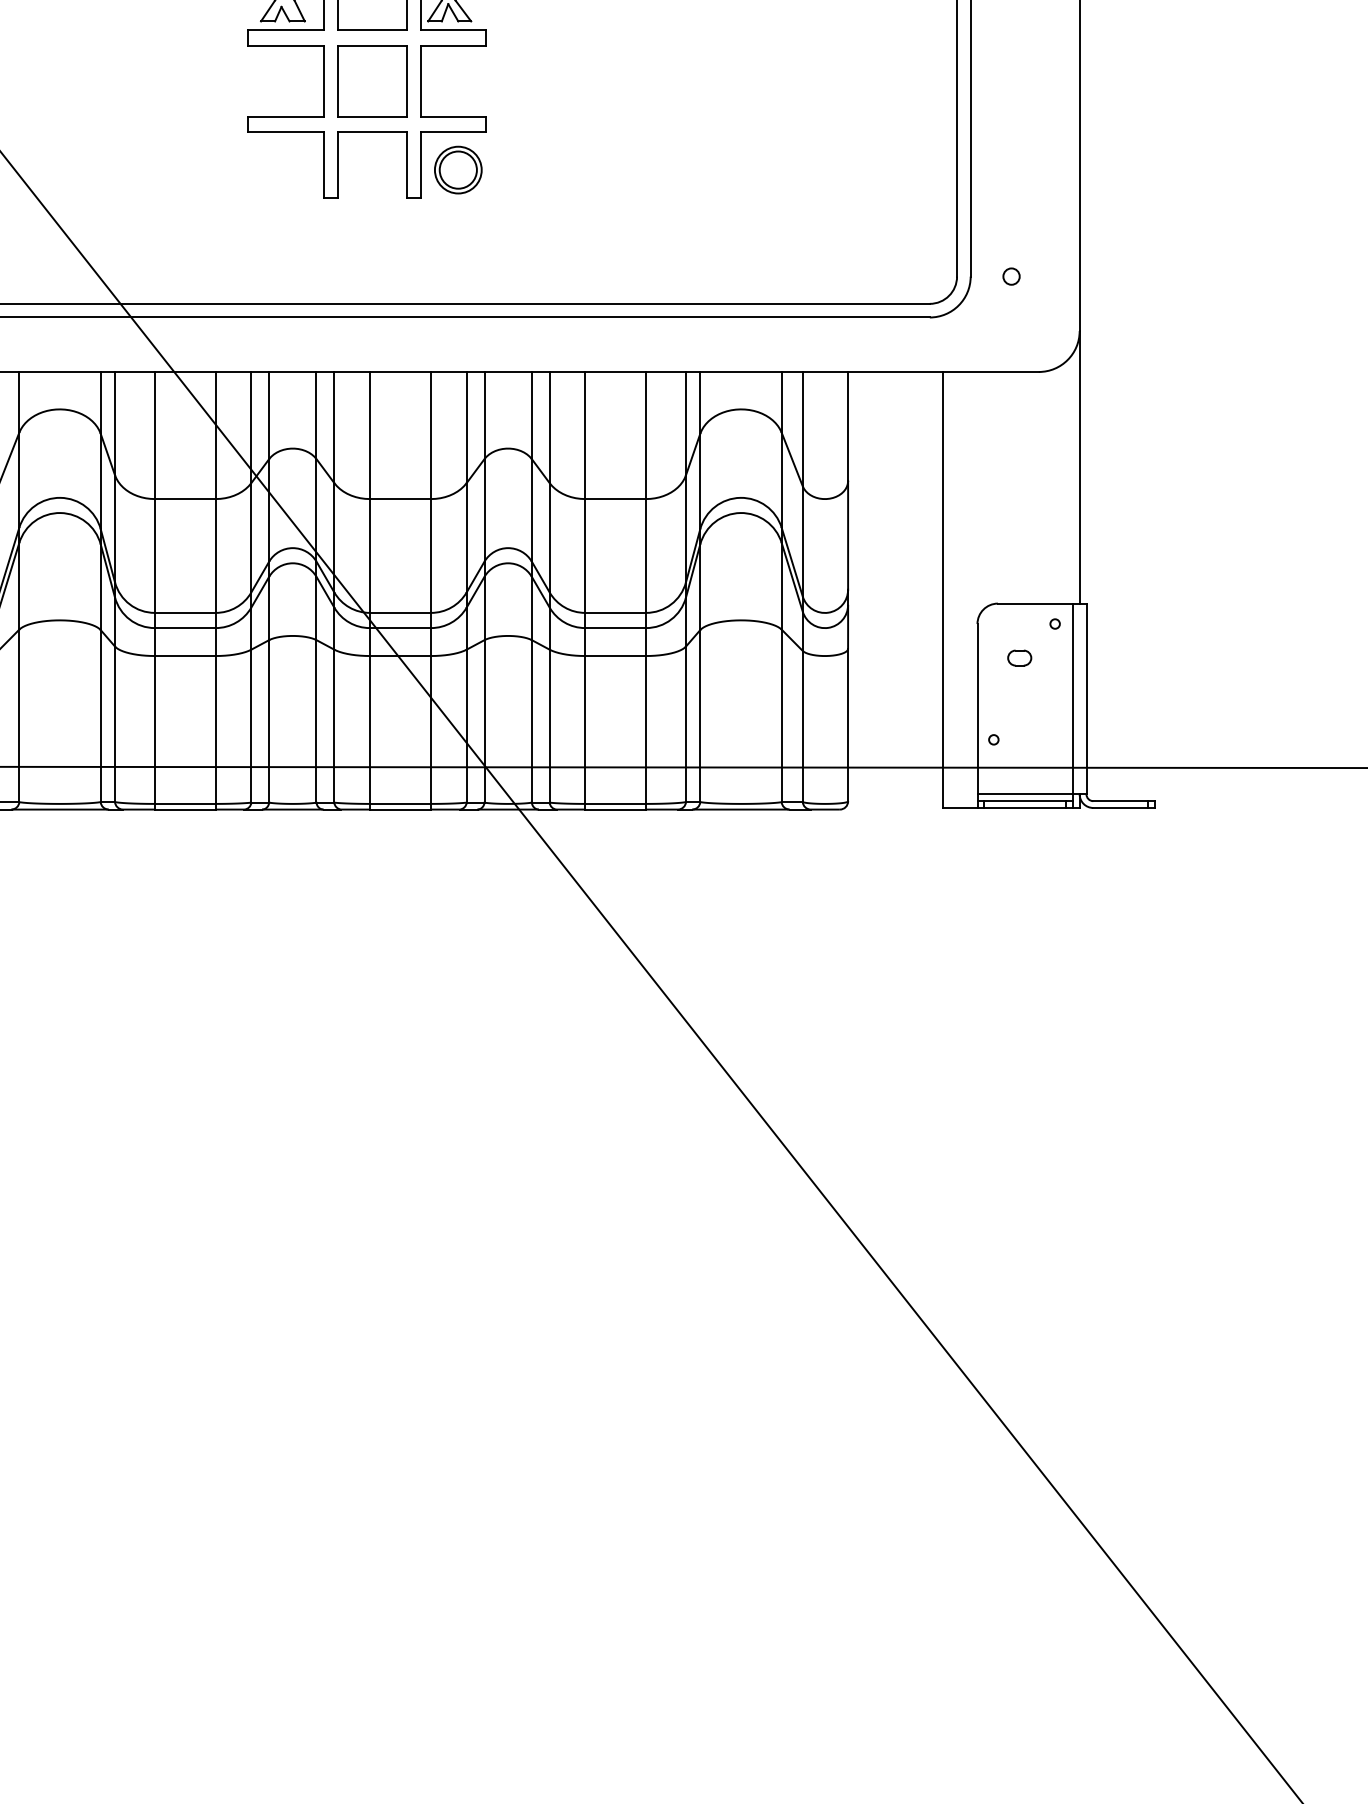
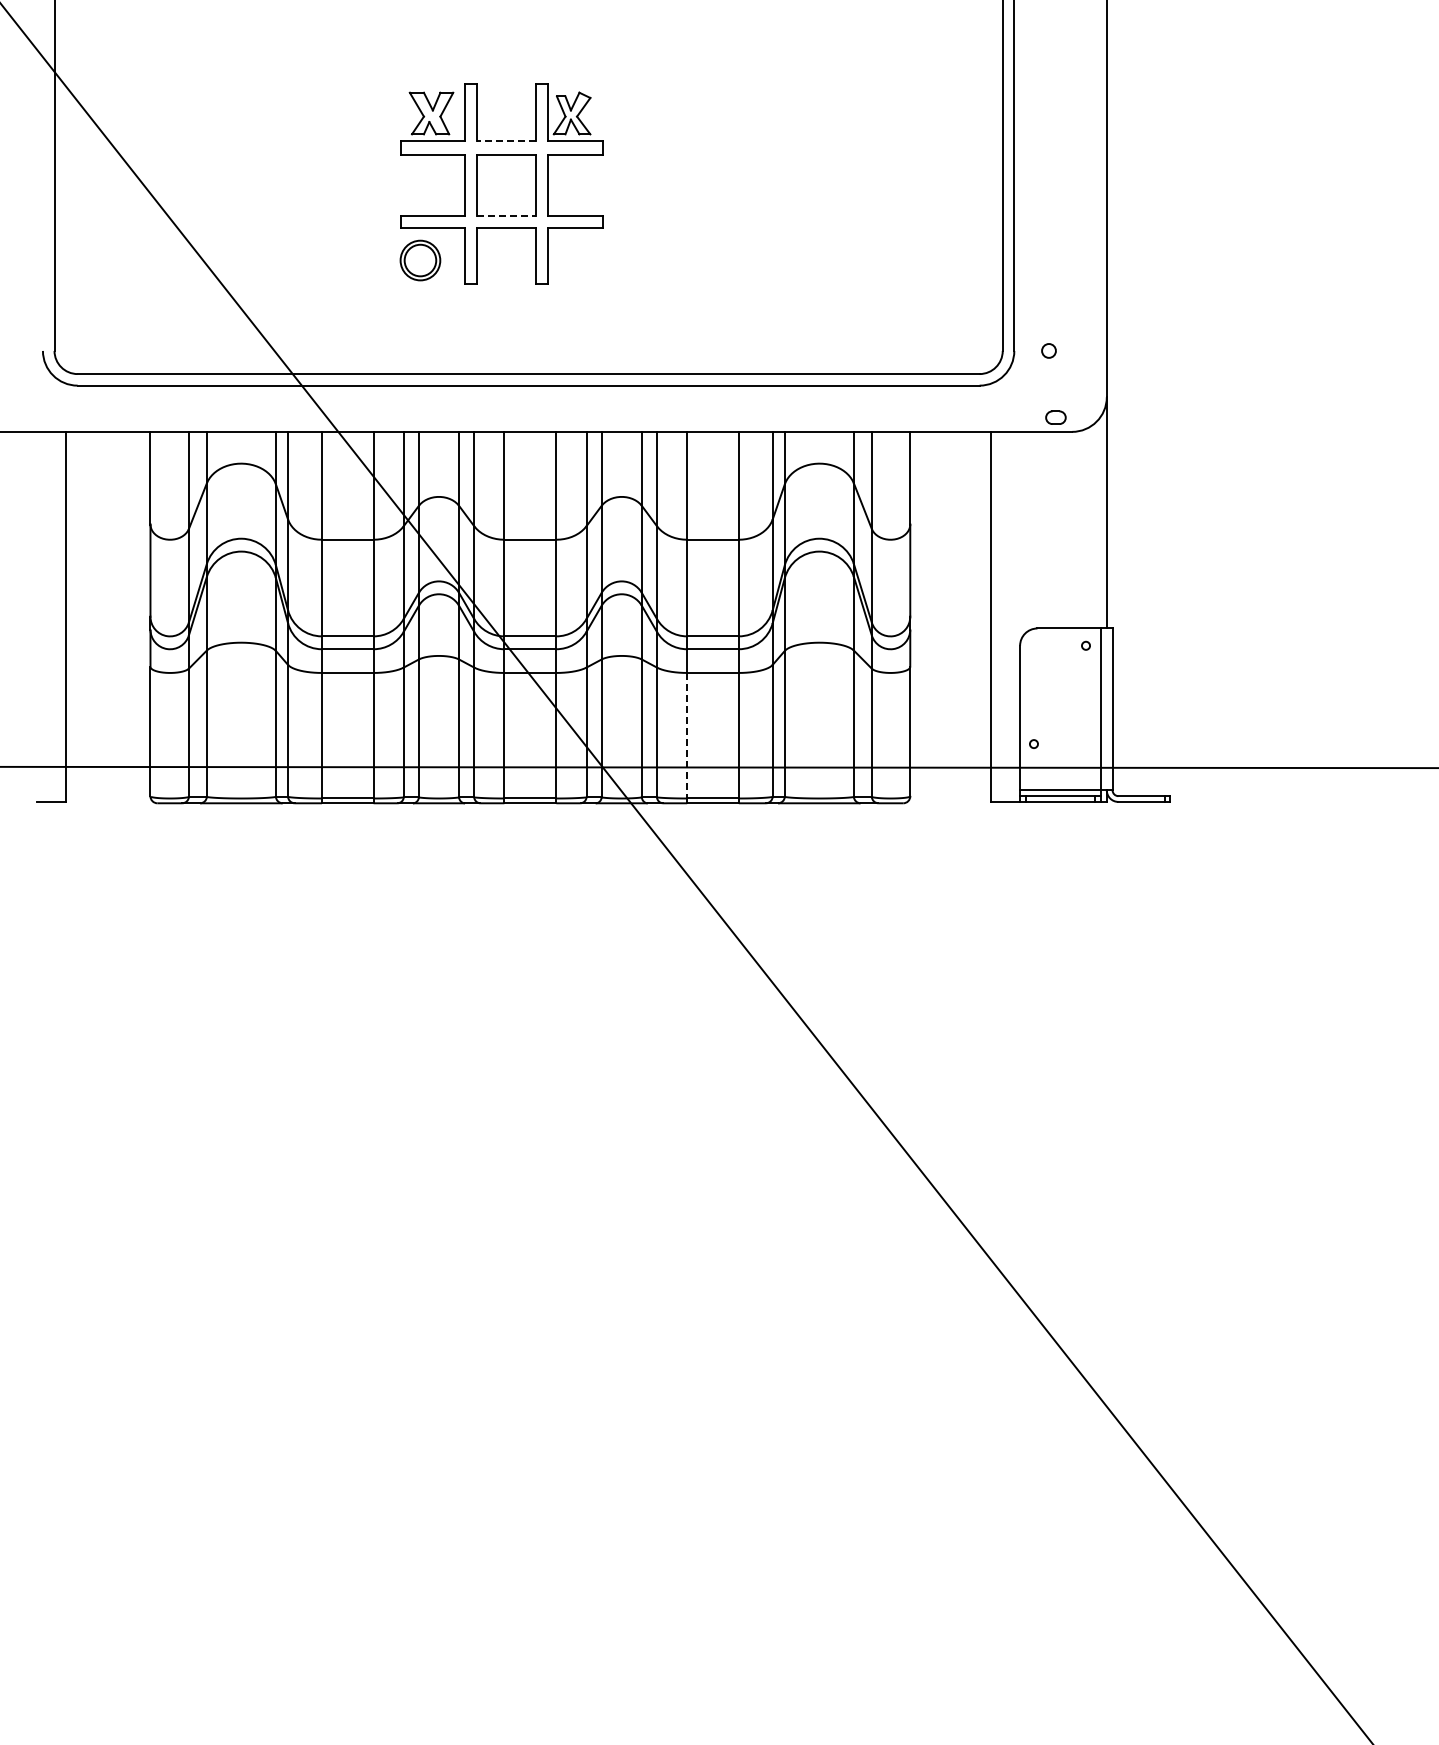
line: (372, 29) -> (506, 141), solid -> dashed
line: (373, 117) -> (507, 215), solid -> dashed
part: (458, 170) -> (420, 260), moved
part: (1019, 657) -> (1055, 417), moved
line: (585, 729) -> (687, 735), solid -> dashed

